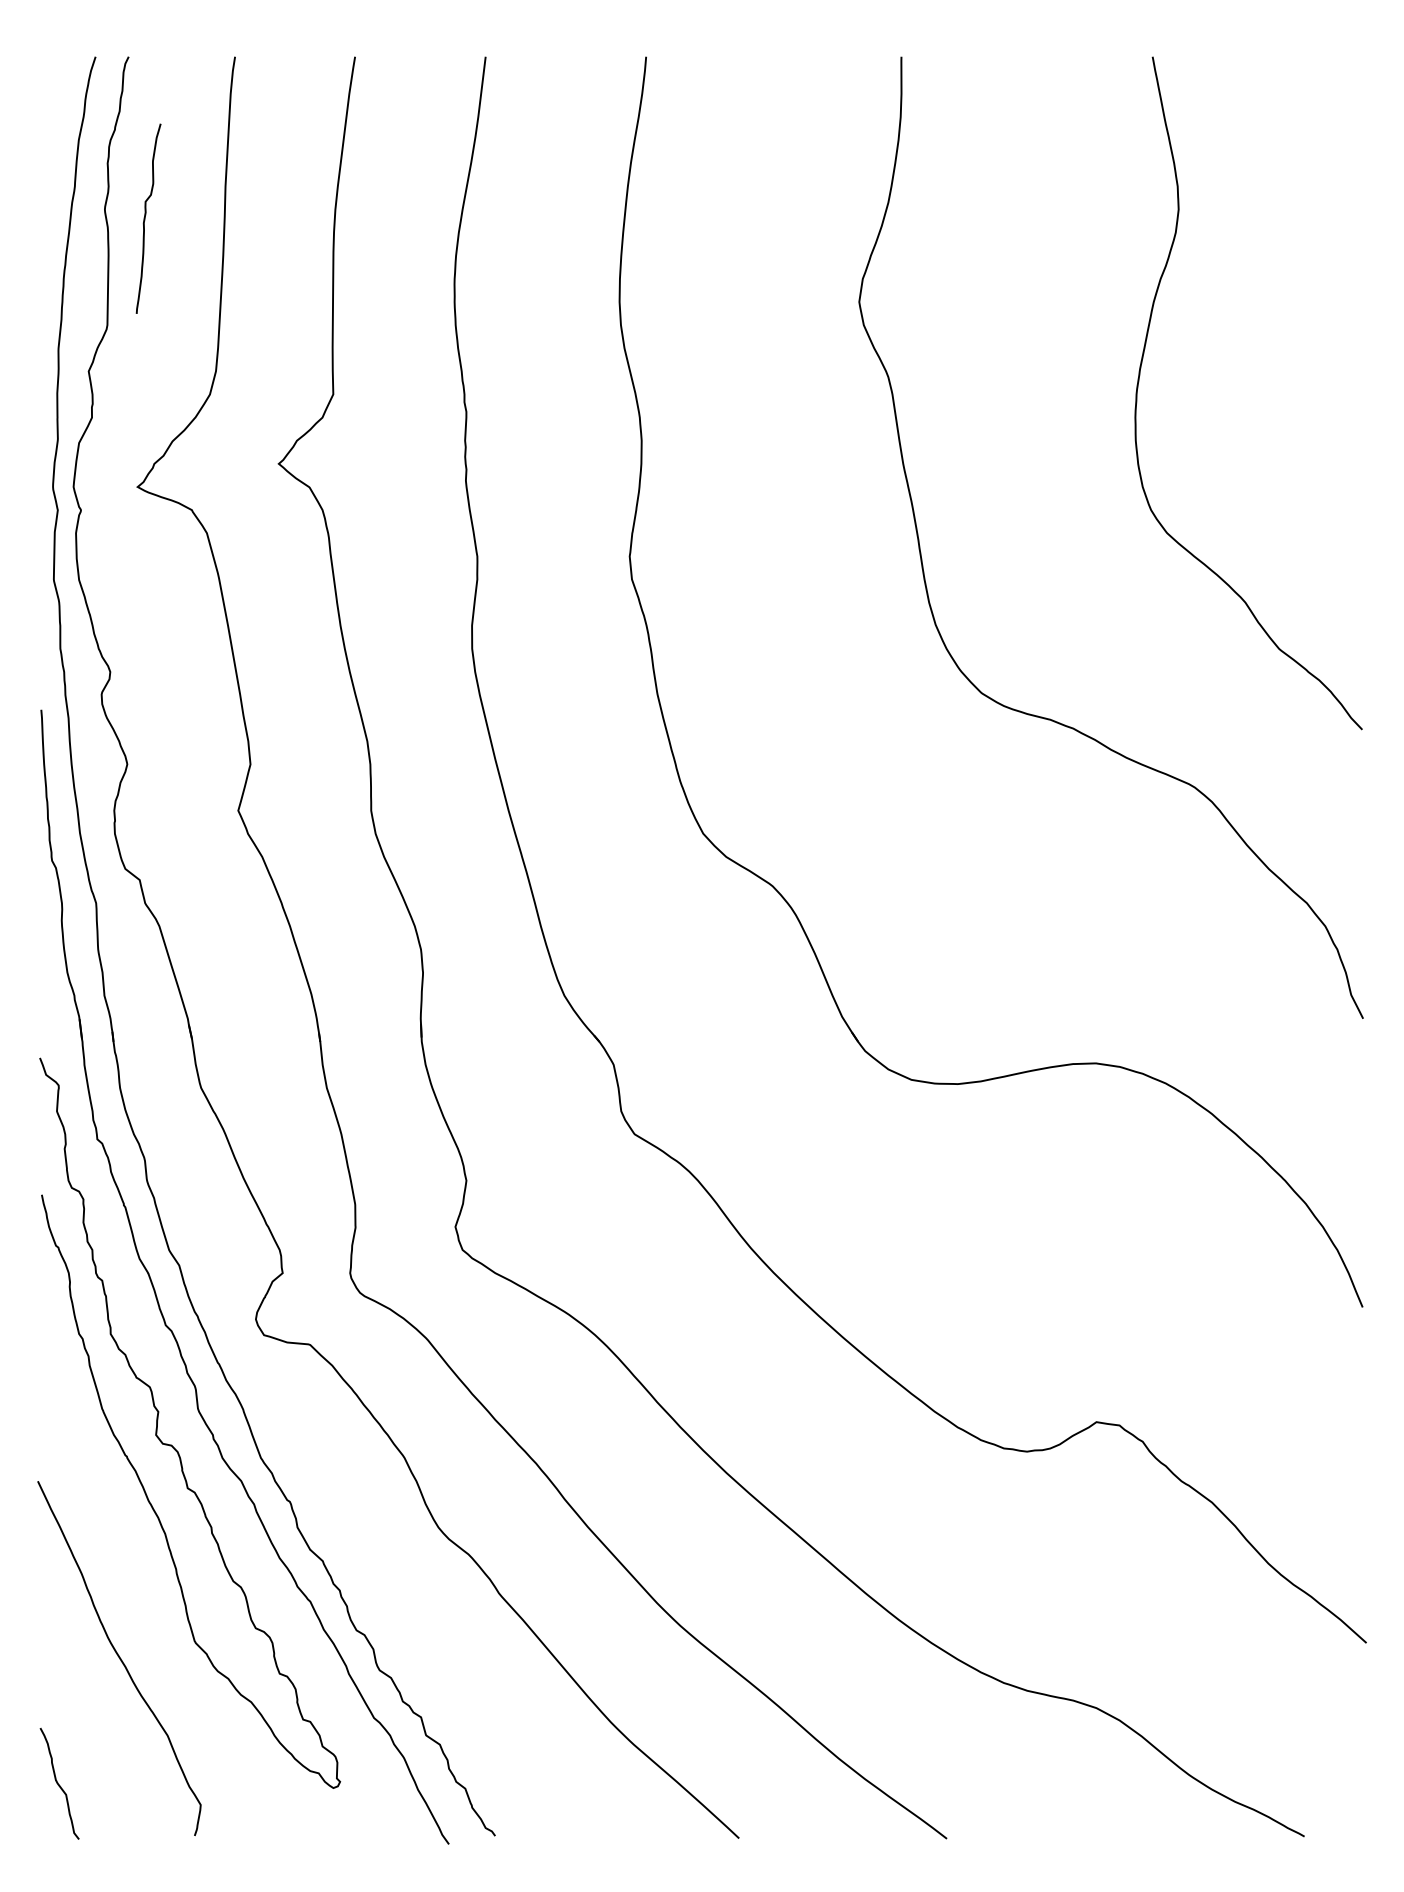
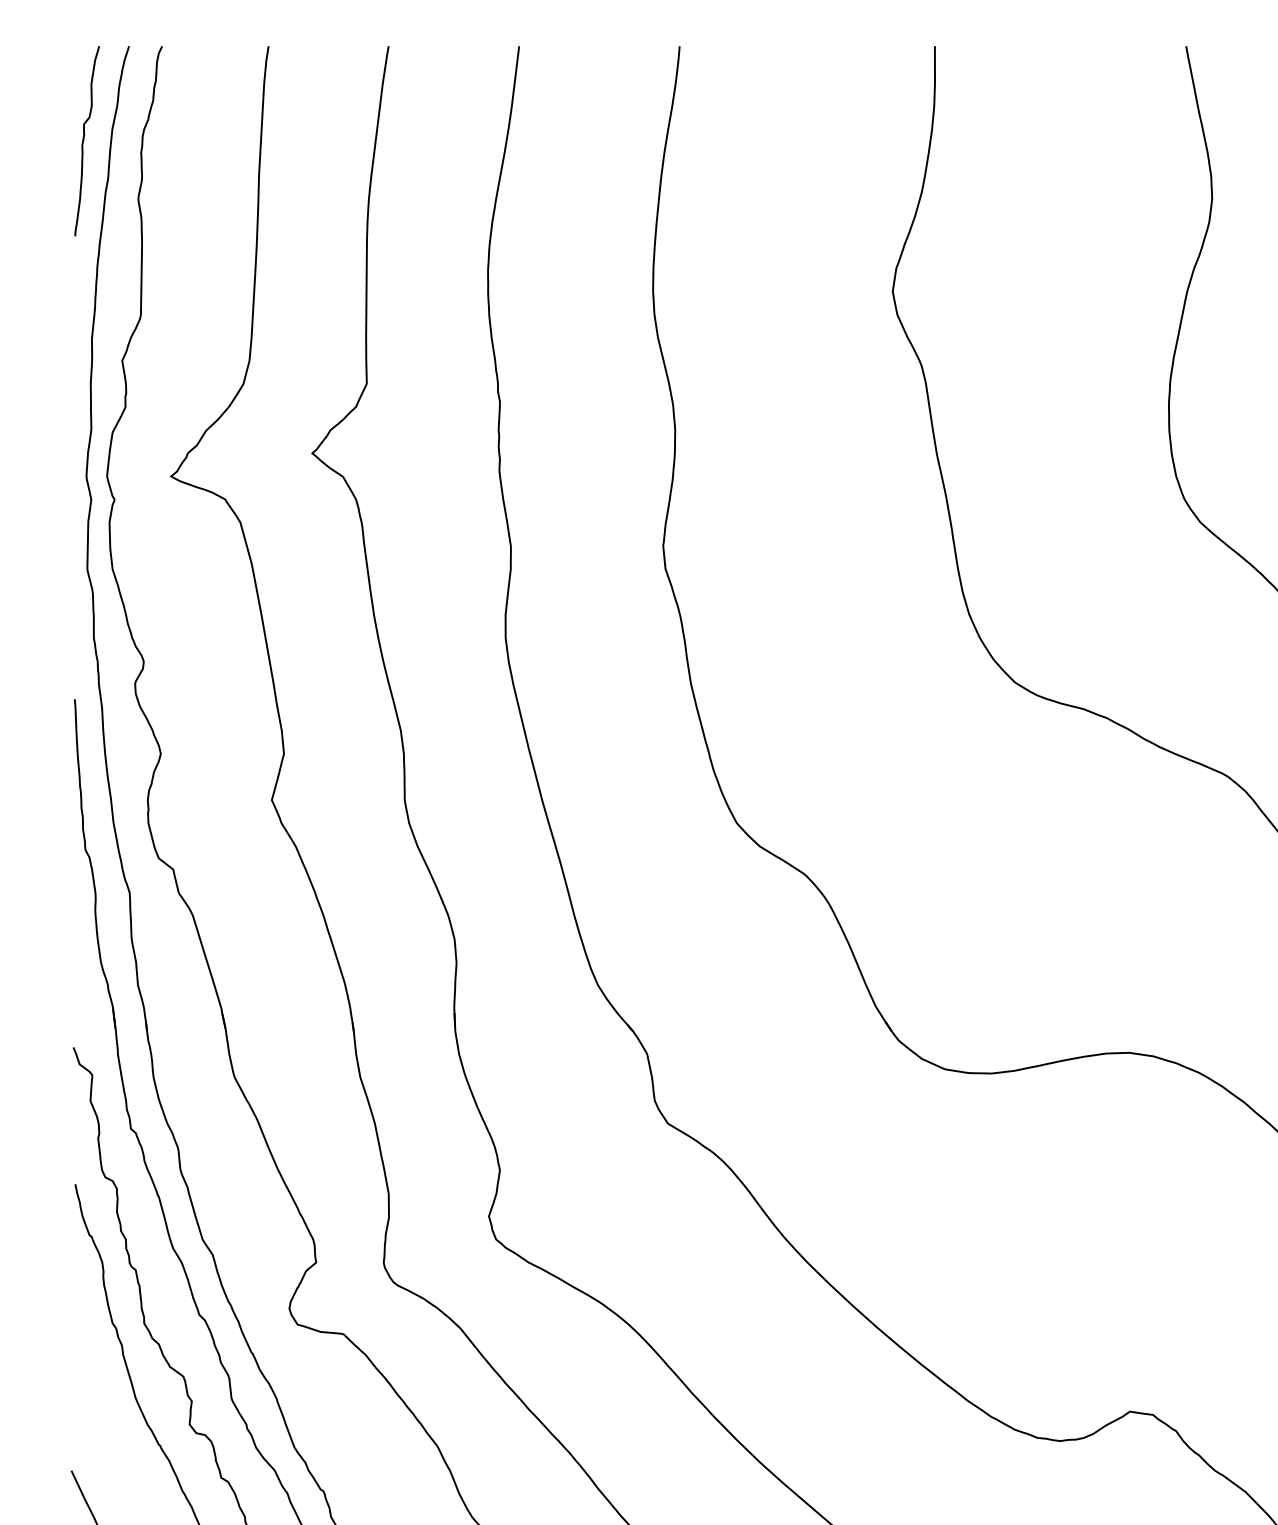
curve: (145, 218) -> (84, 140), moved

